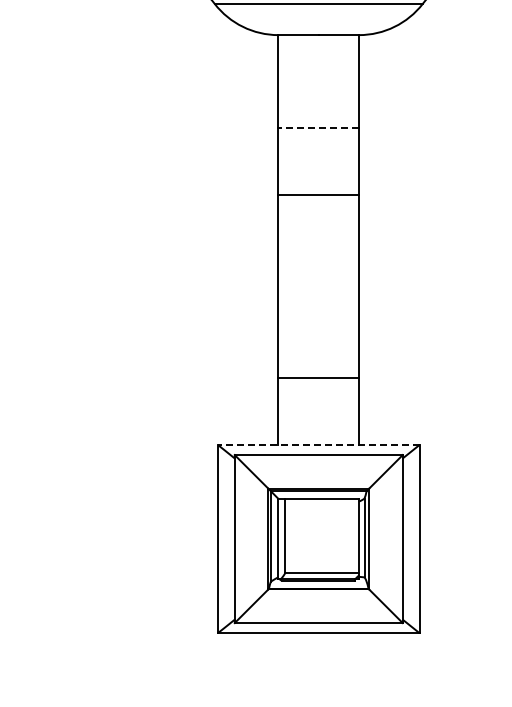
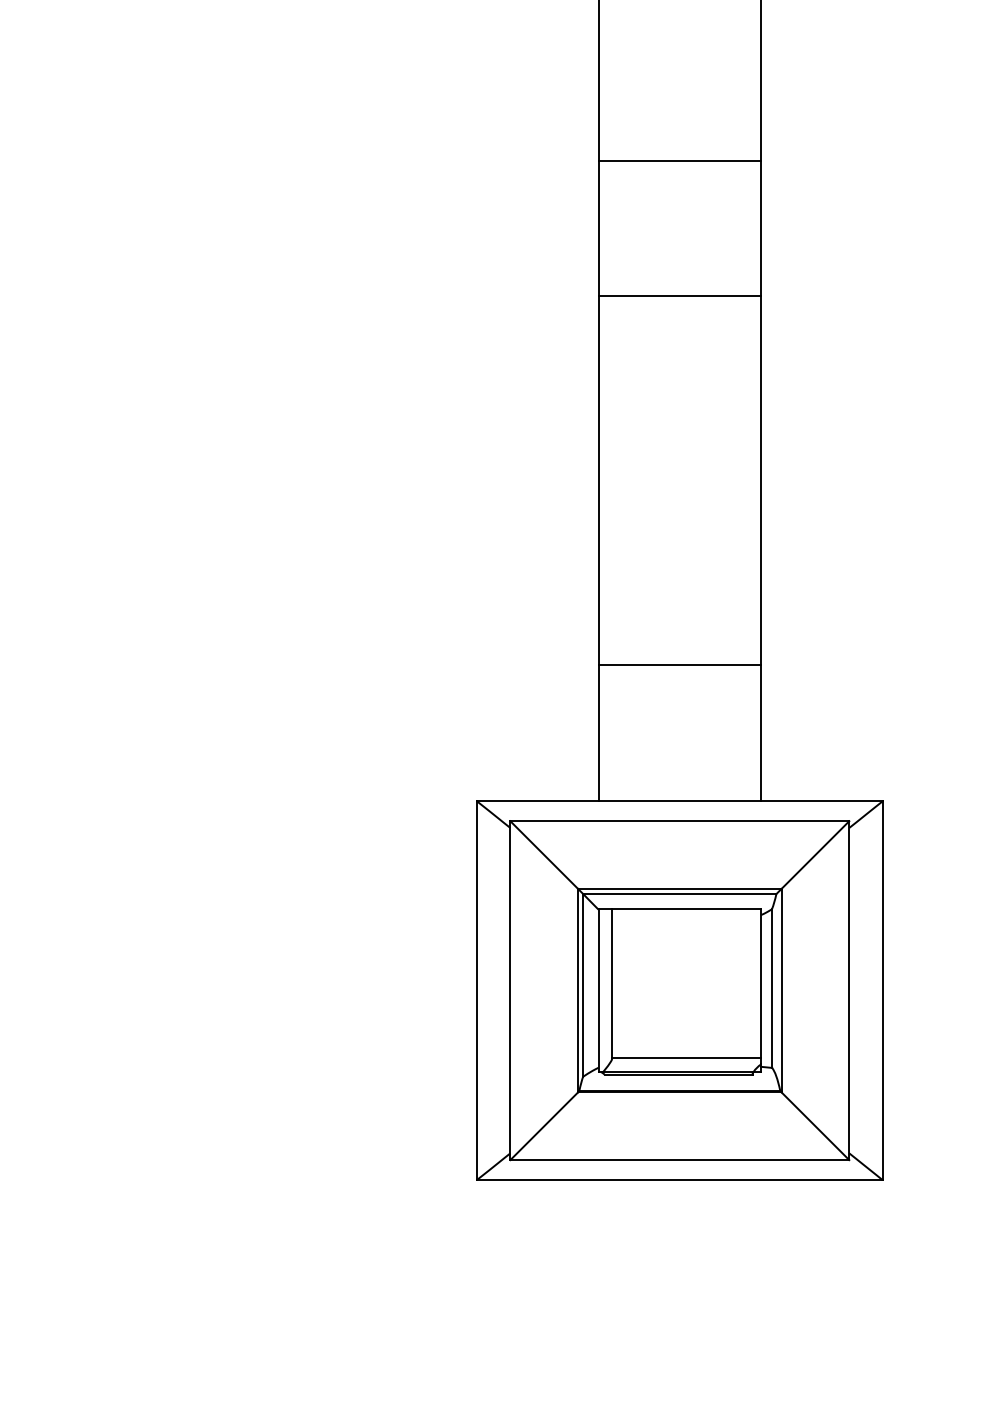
line: (318, 127) -> (679, 160), dashed -> solid
line: (318, 445) -> (679, 801), dashed -> solid

